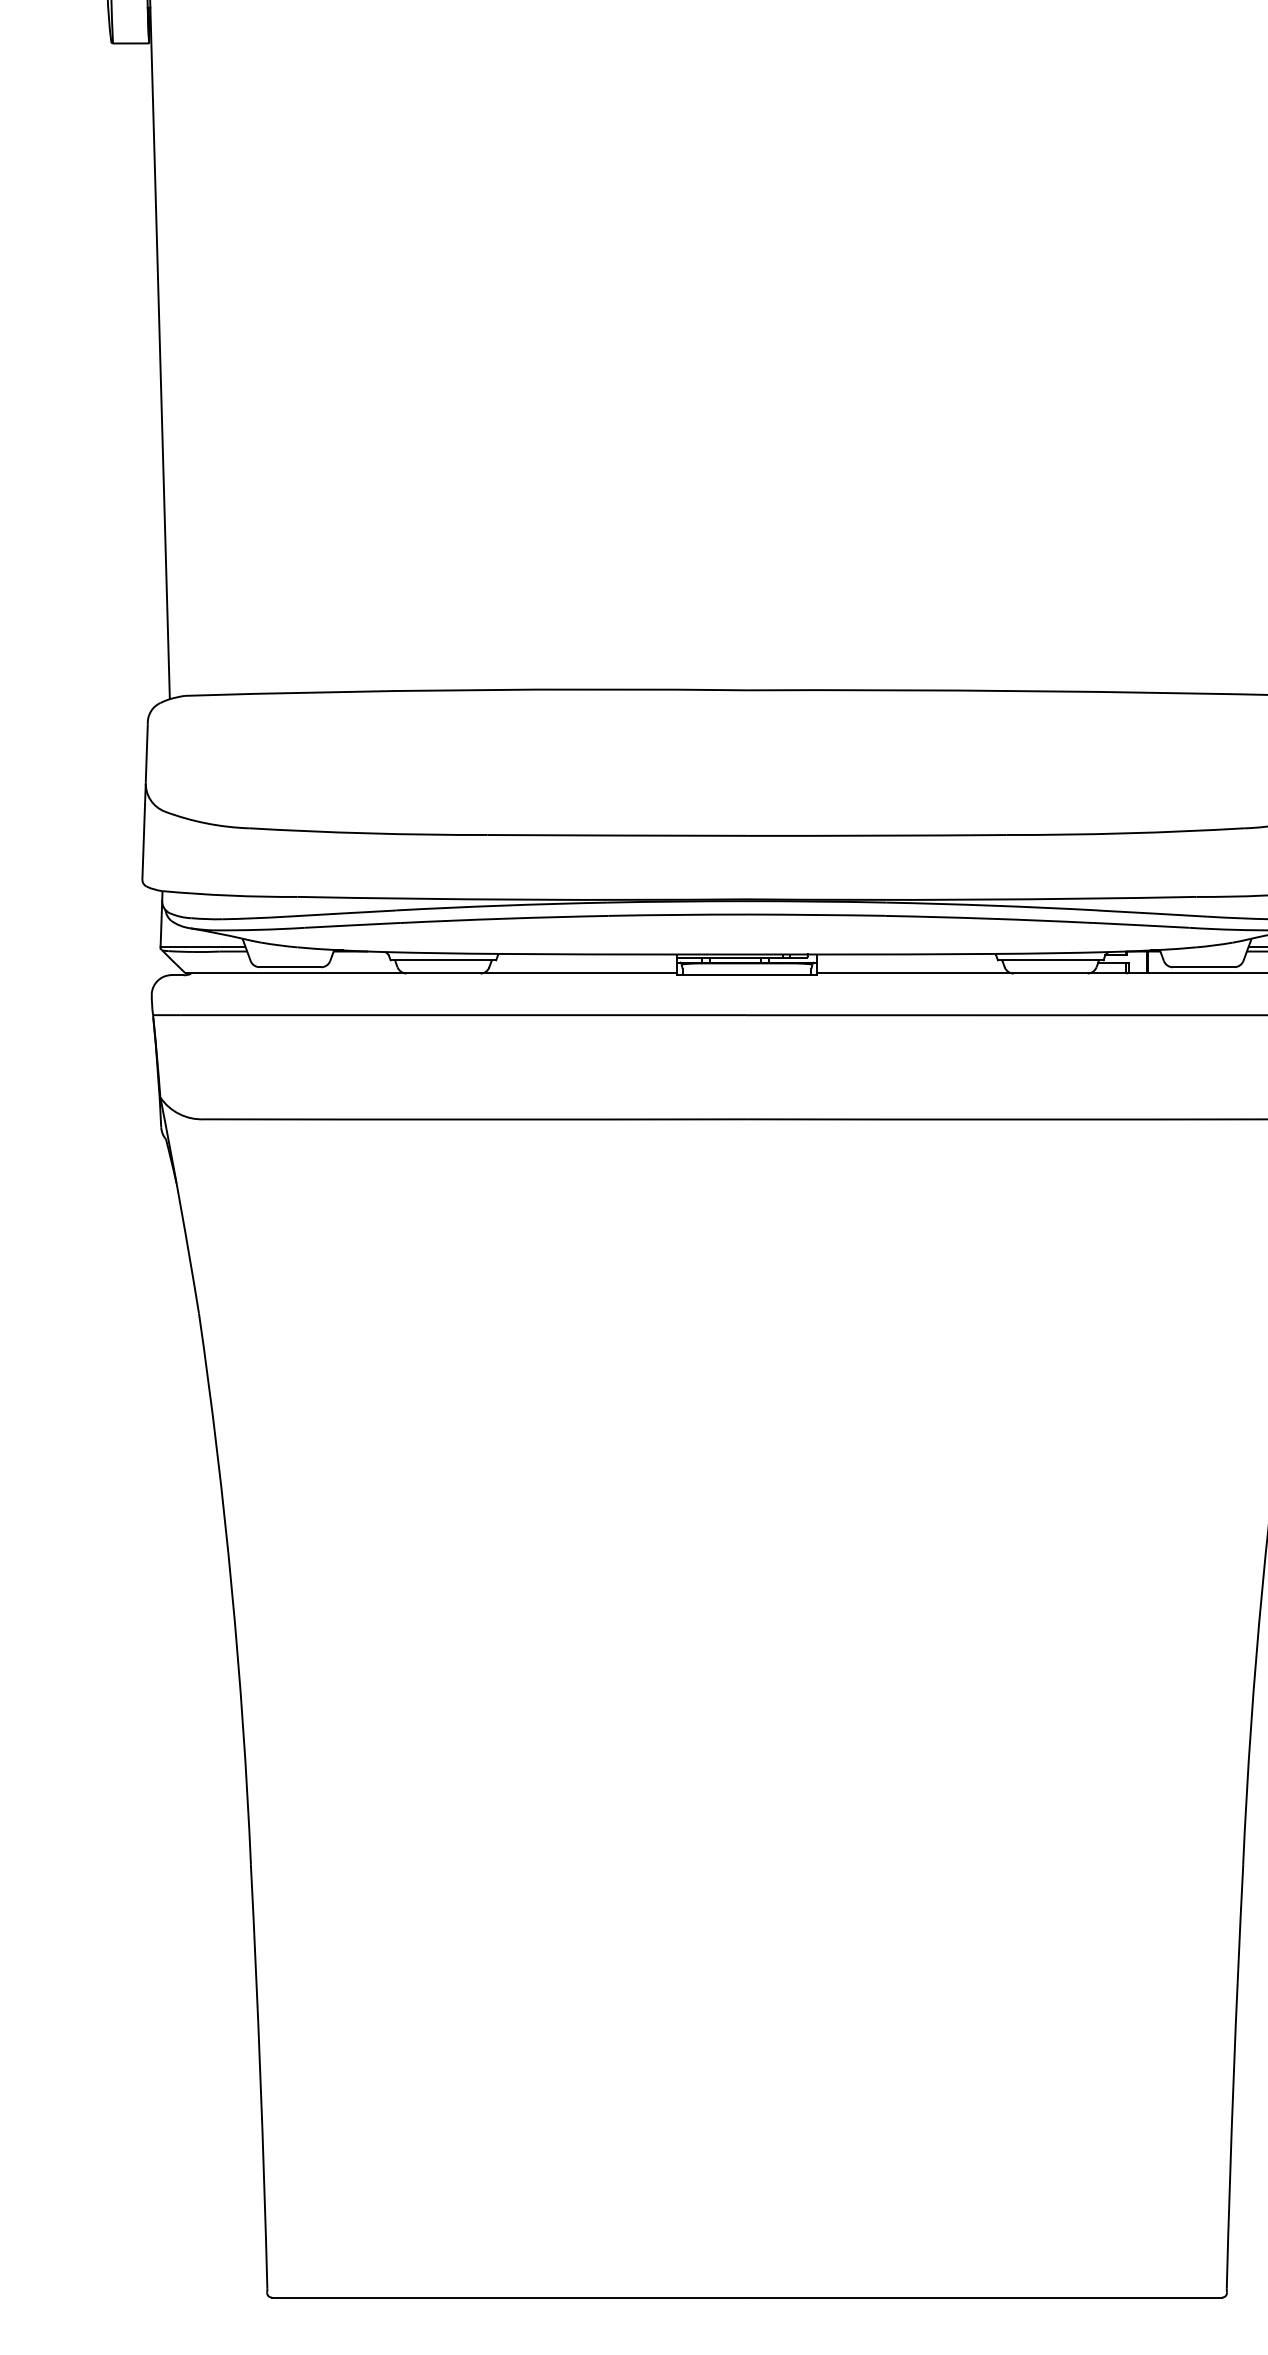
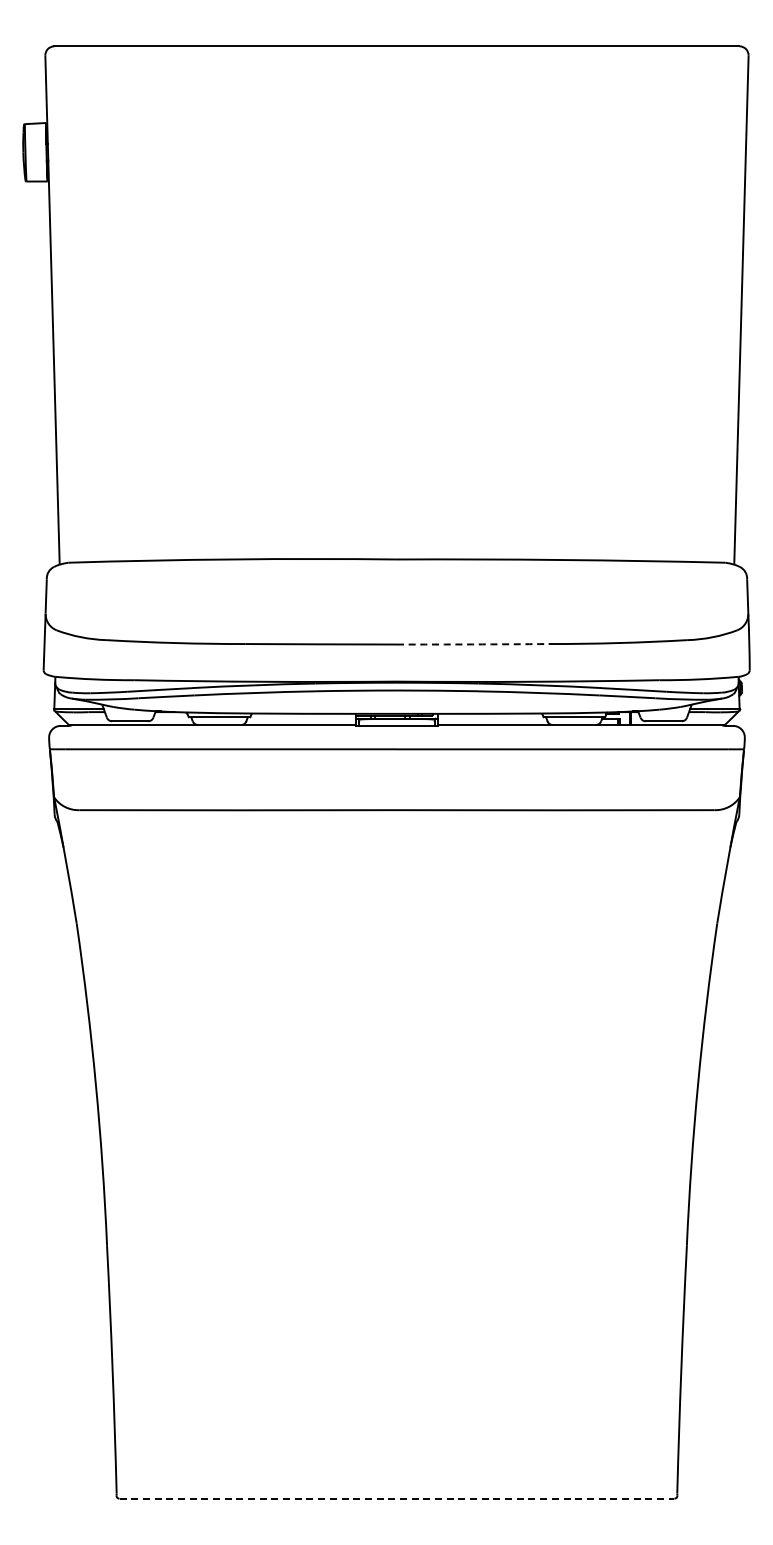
arc: (876, 835) -> (472, 644), solid -> dashed
line: (747, 2297) -> (397, 1498), solid -> dashed

